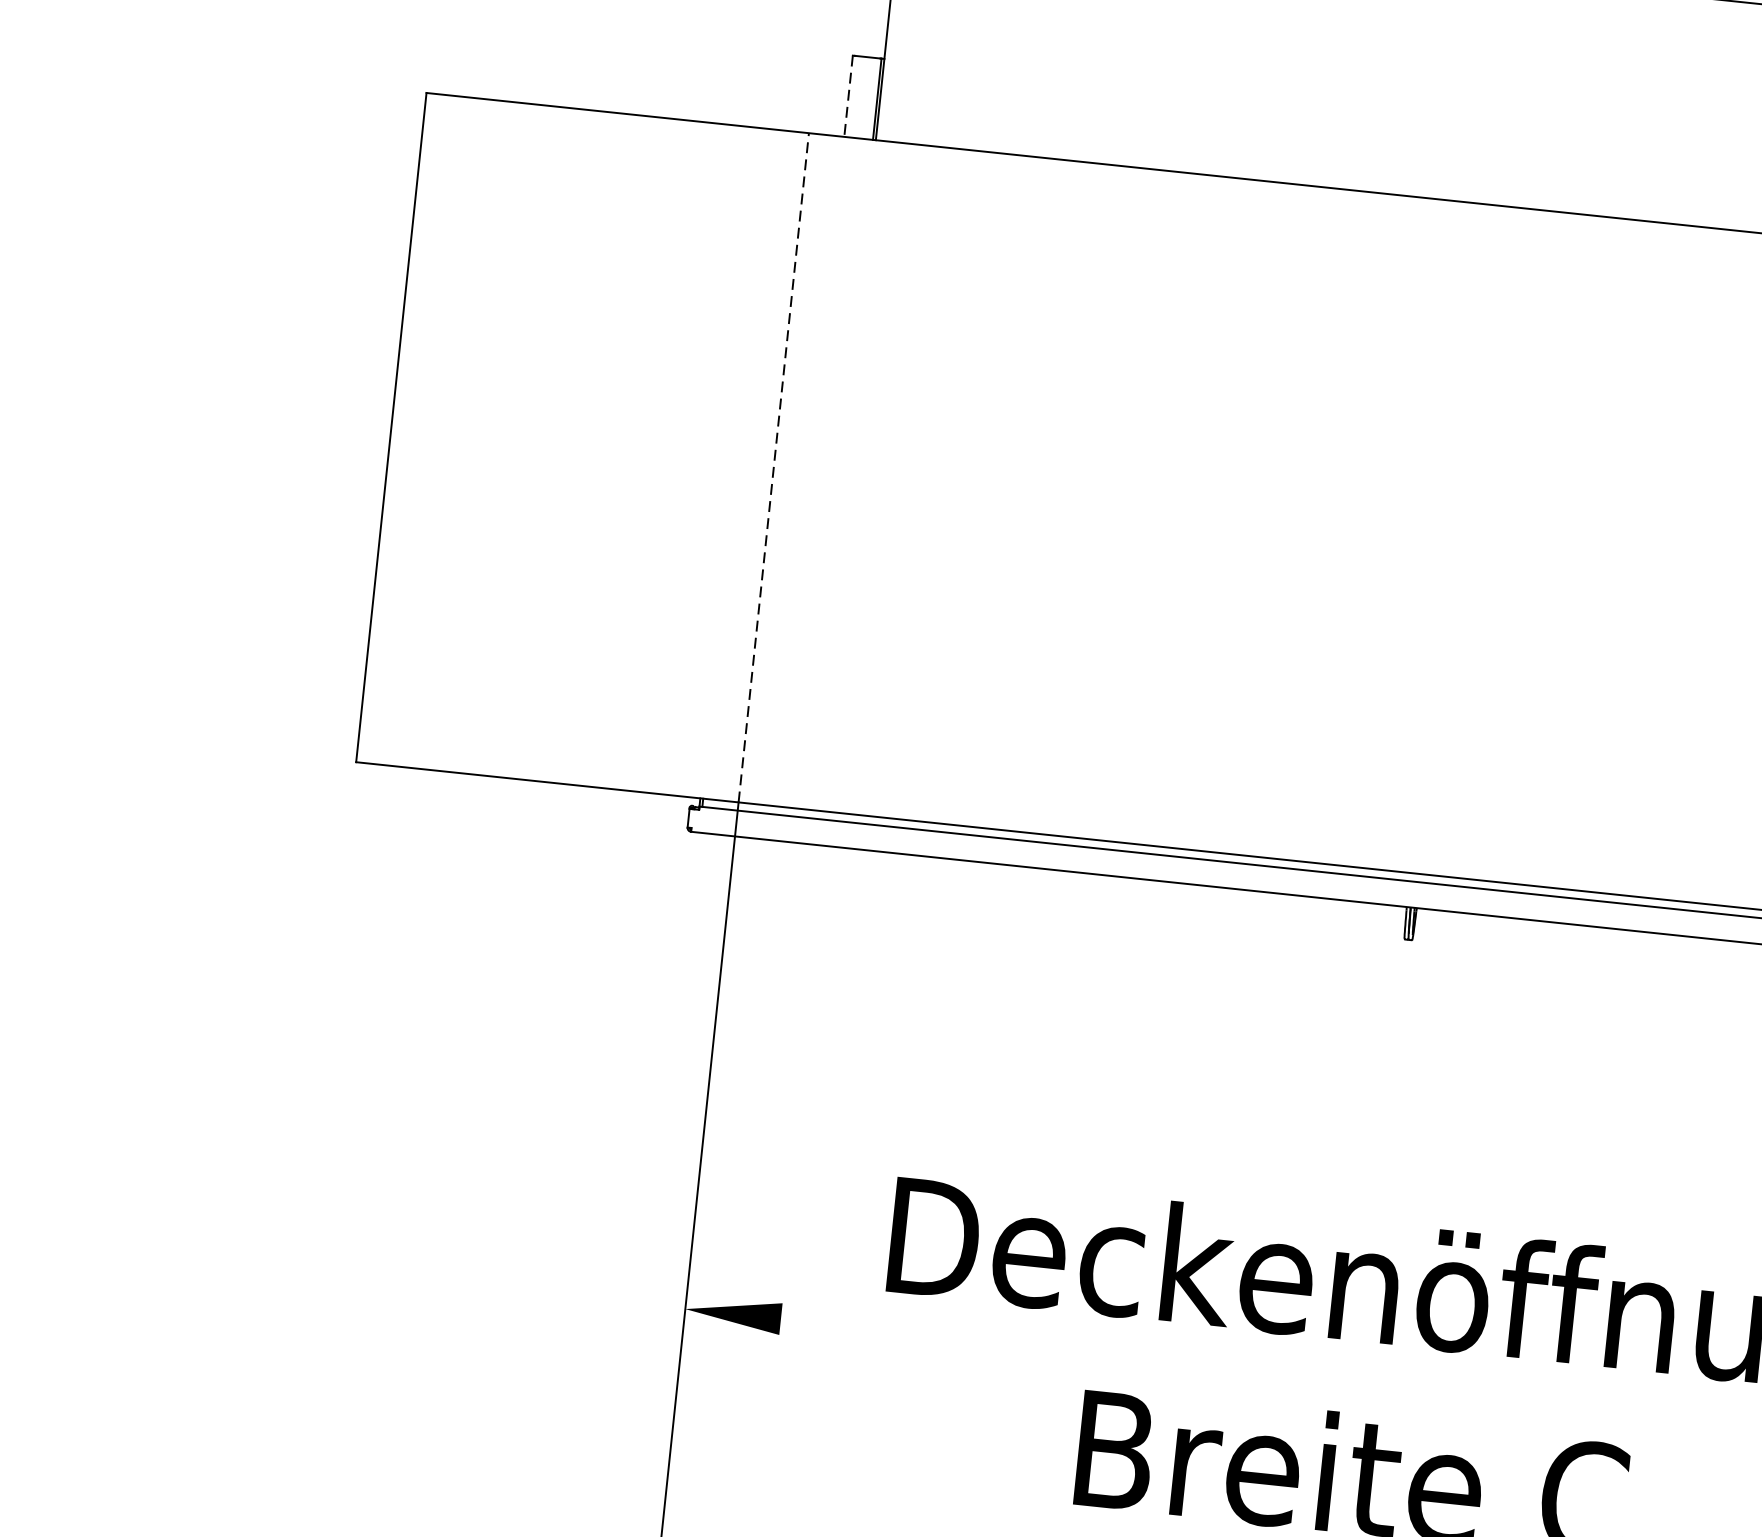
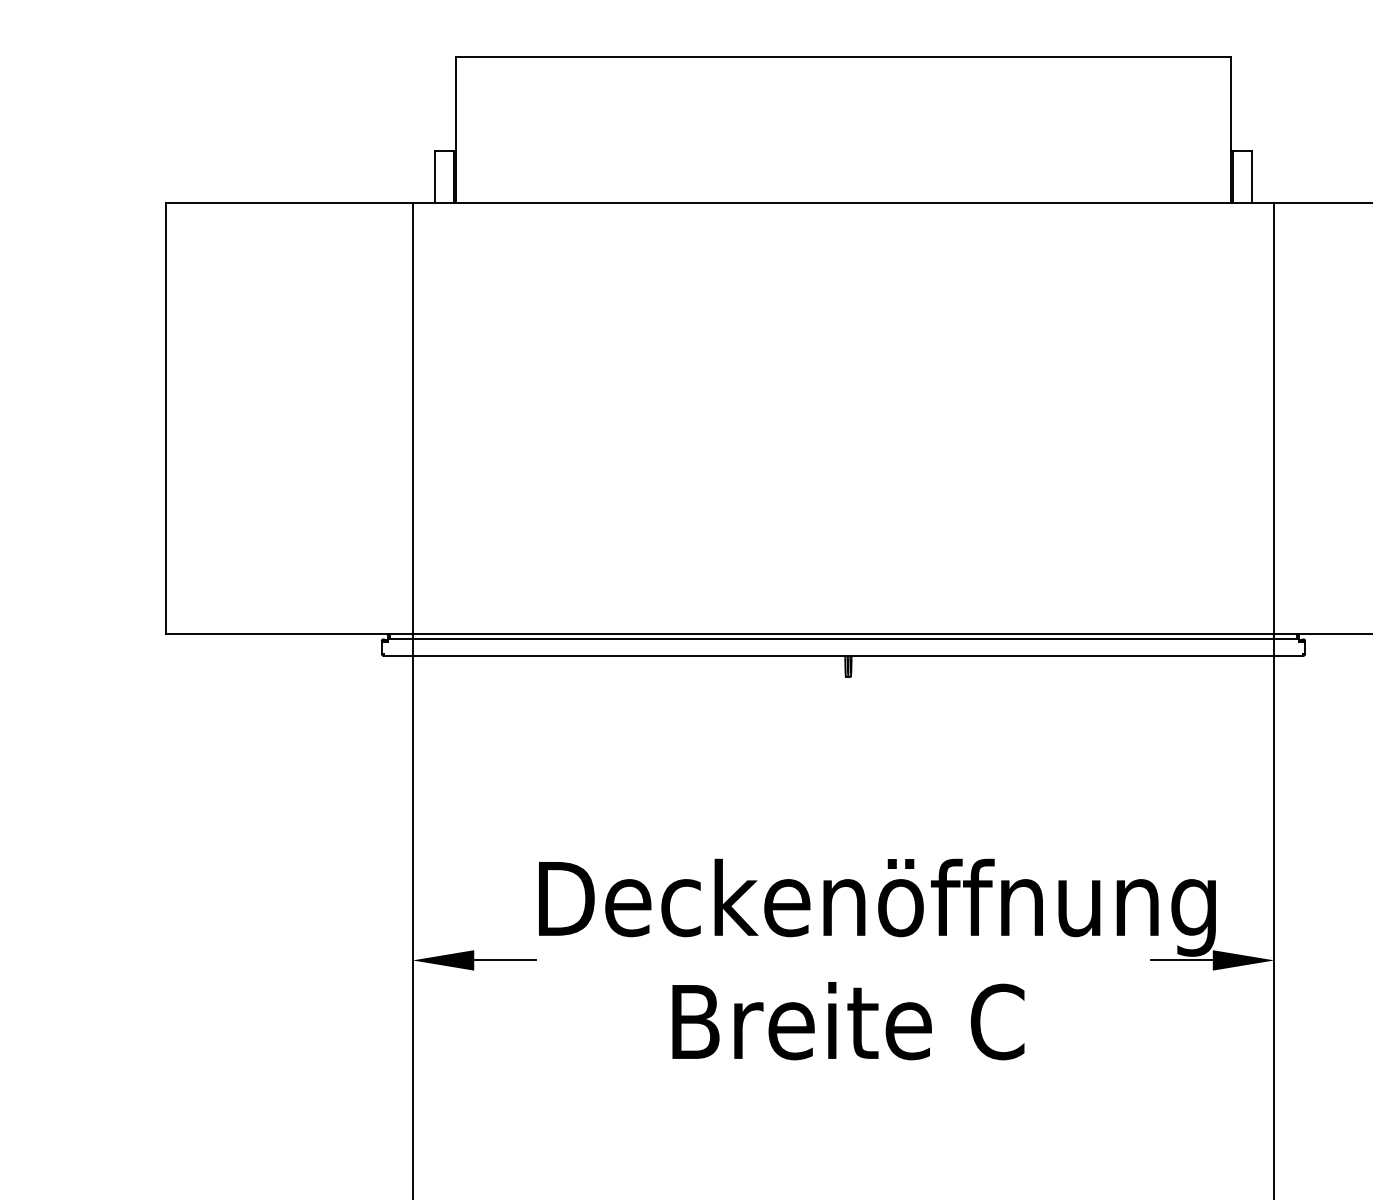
line: (848, 96) -> (435, 177), dashed -> solid
line: (773, 467) -> (412, 418), dashed -> solid
line: (828, 1324) -> (504, 960), added

